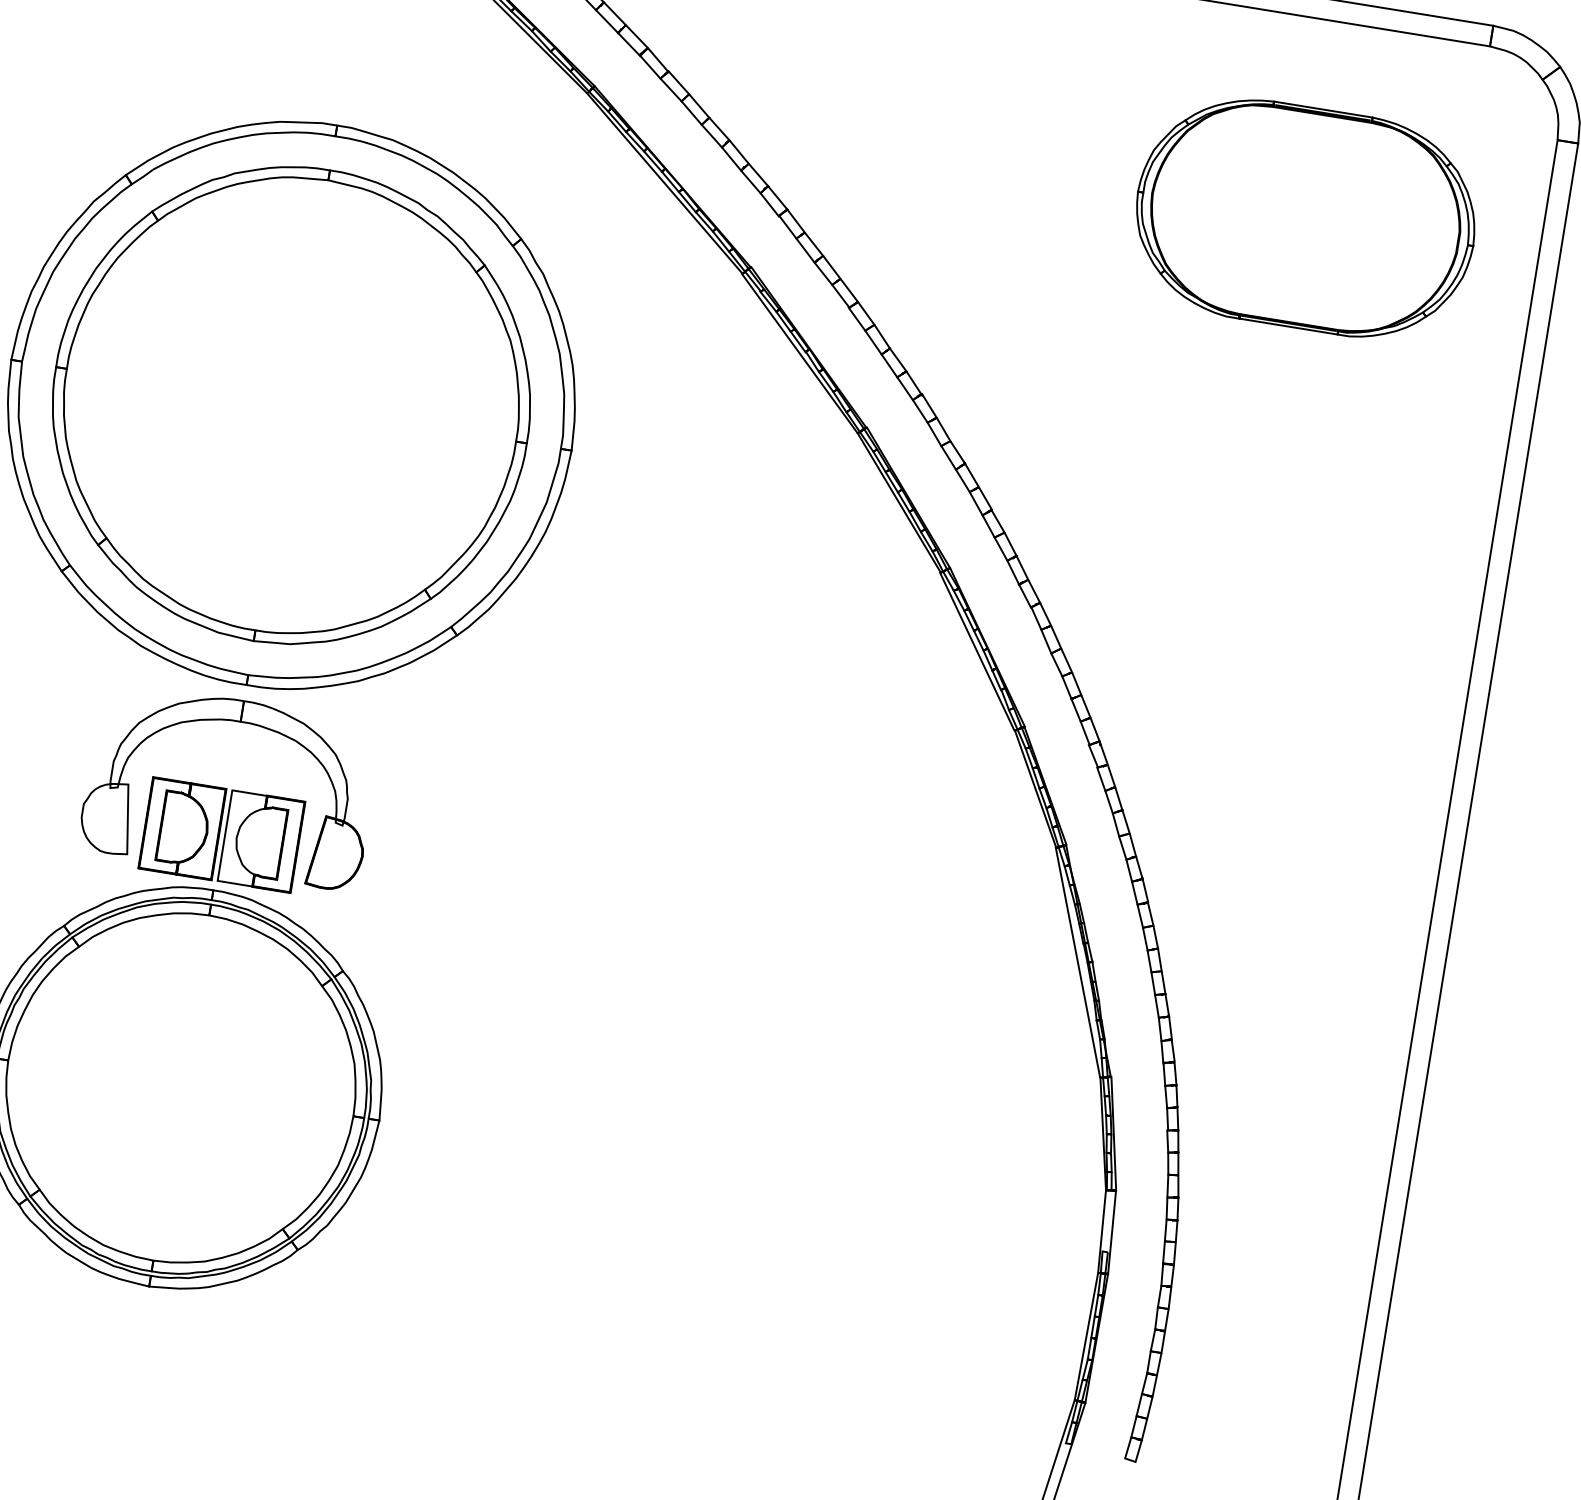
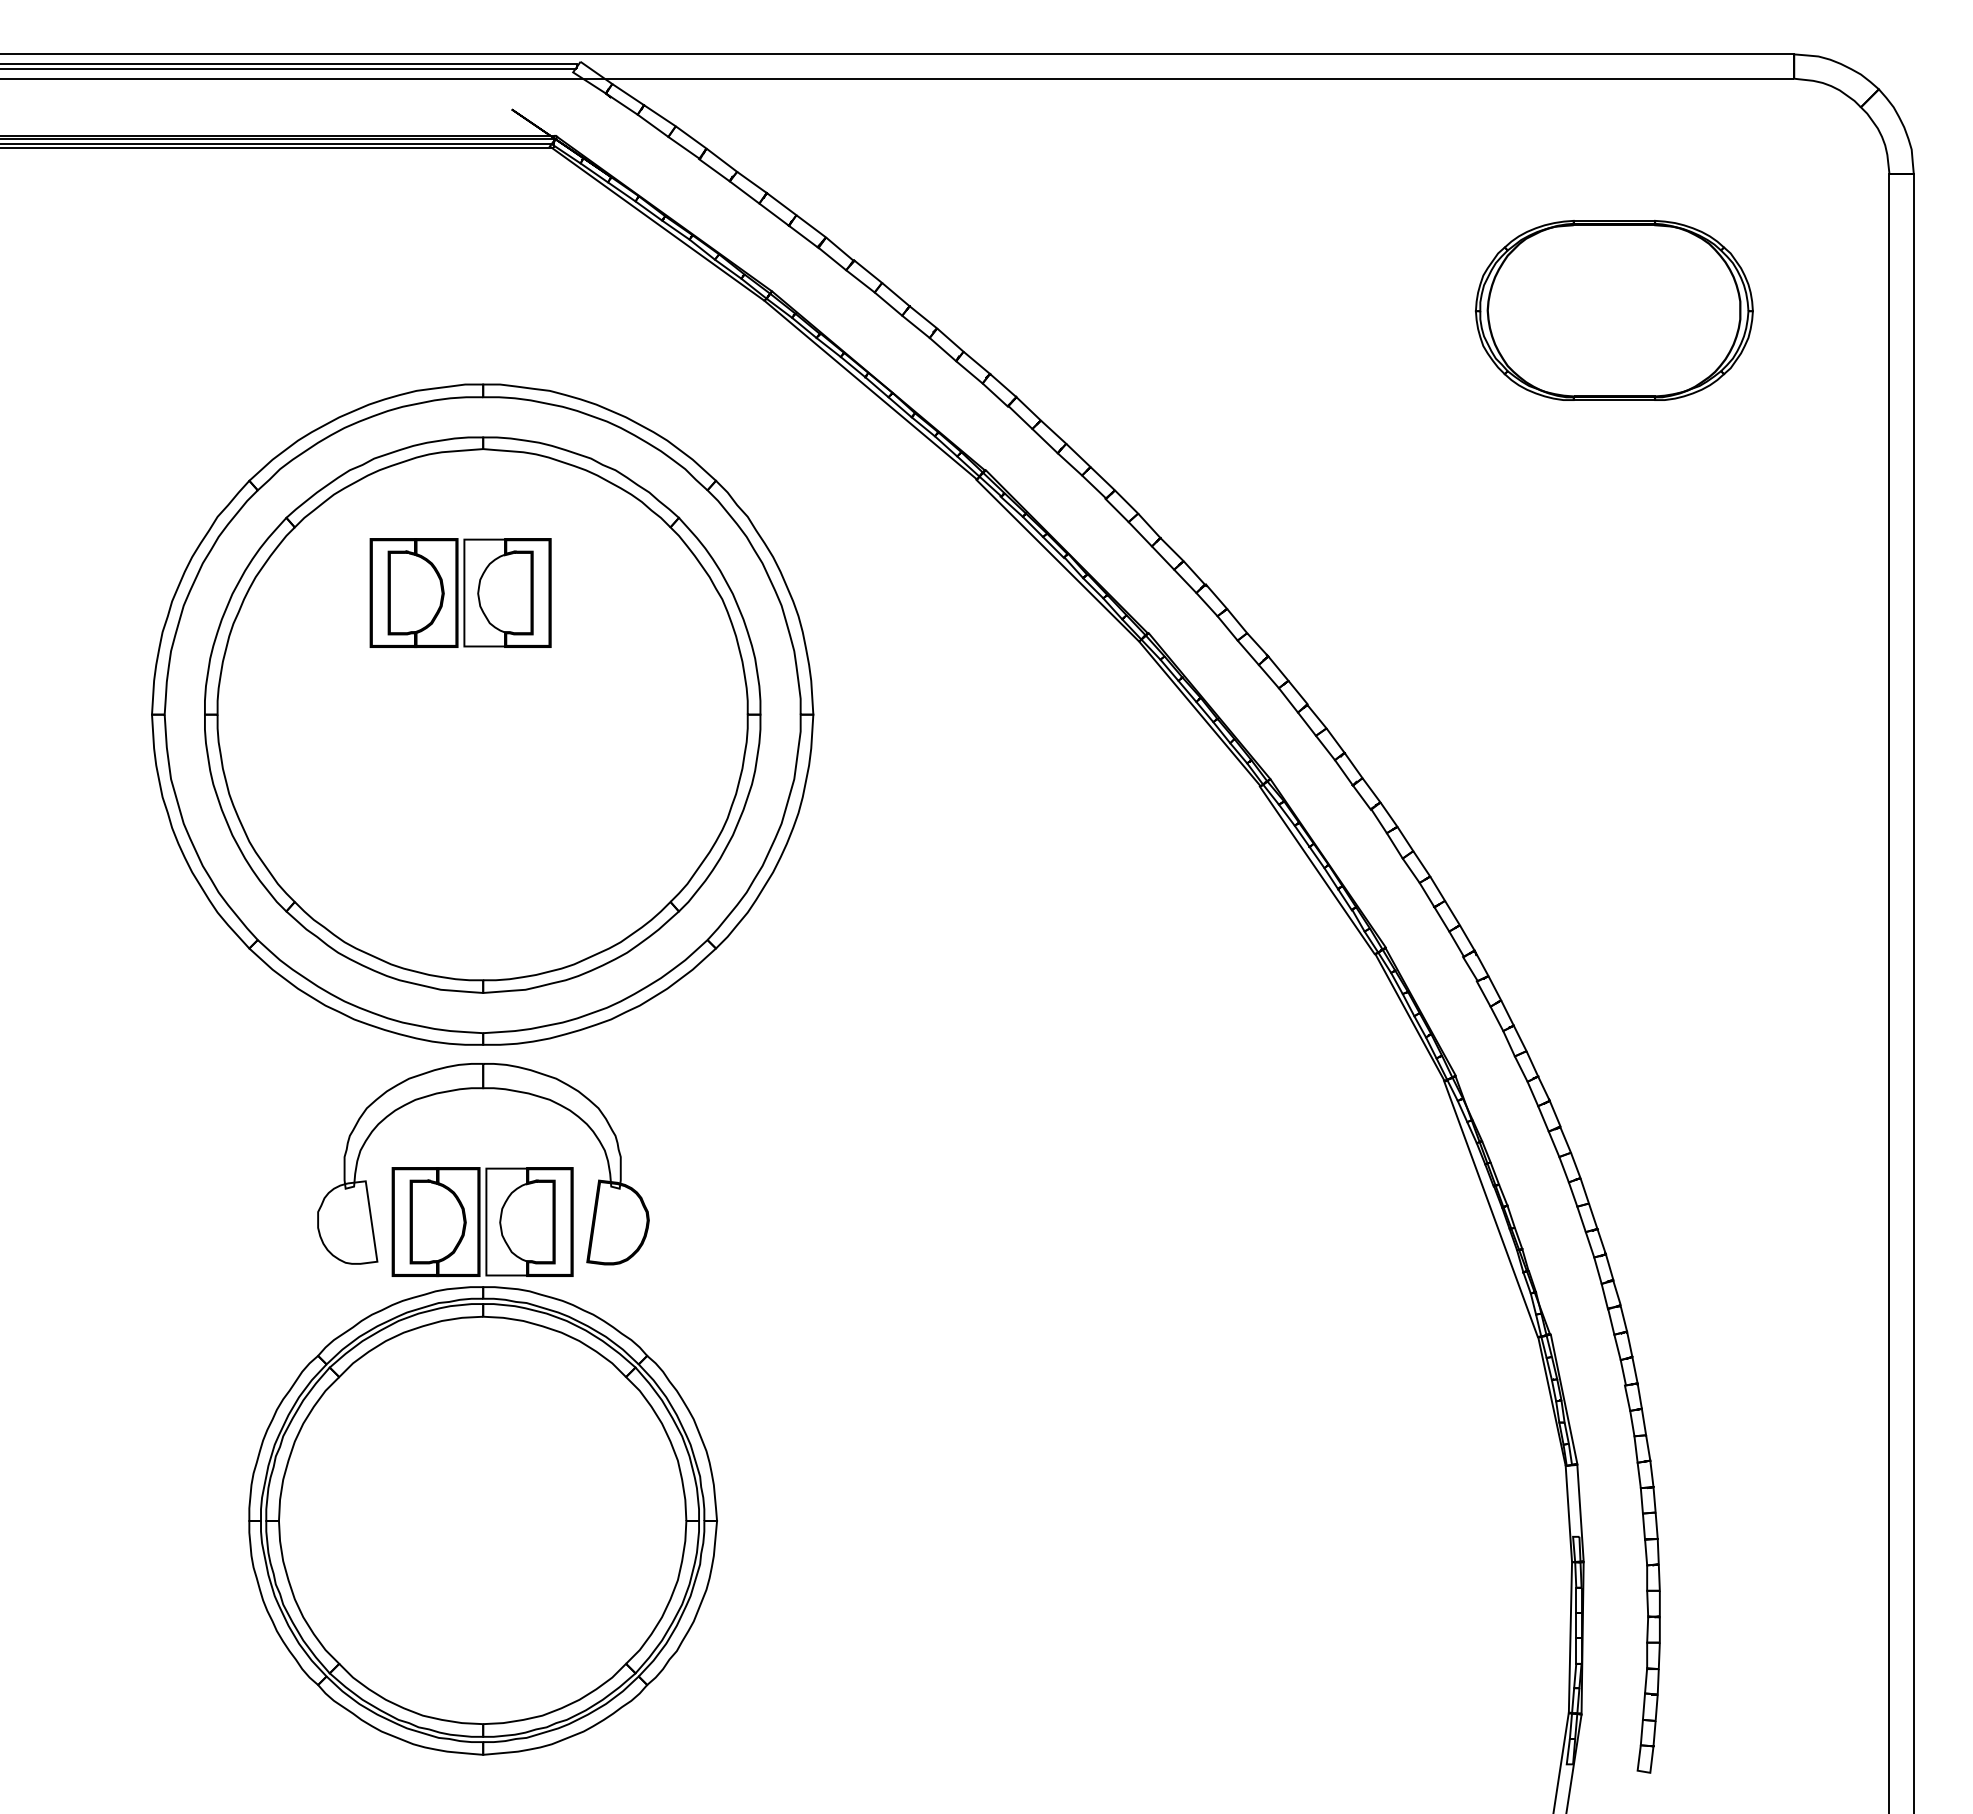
part: (1305, 218) -> (1614, 310), size x0.7
part: (289, 299) -> (460, 593), added

